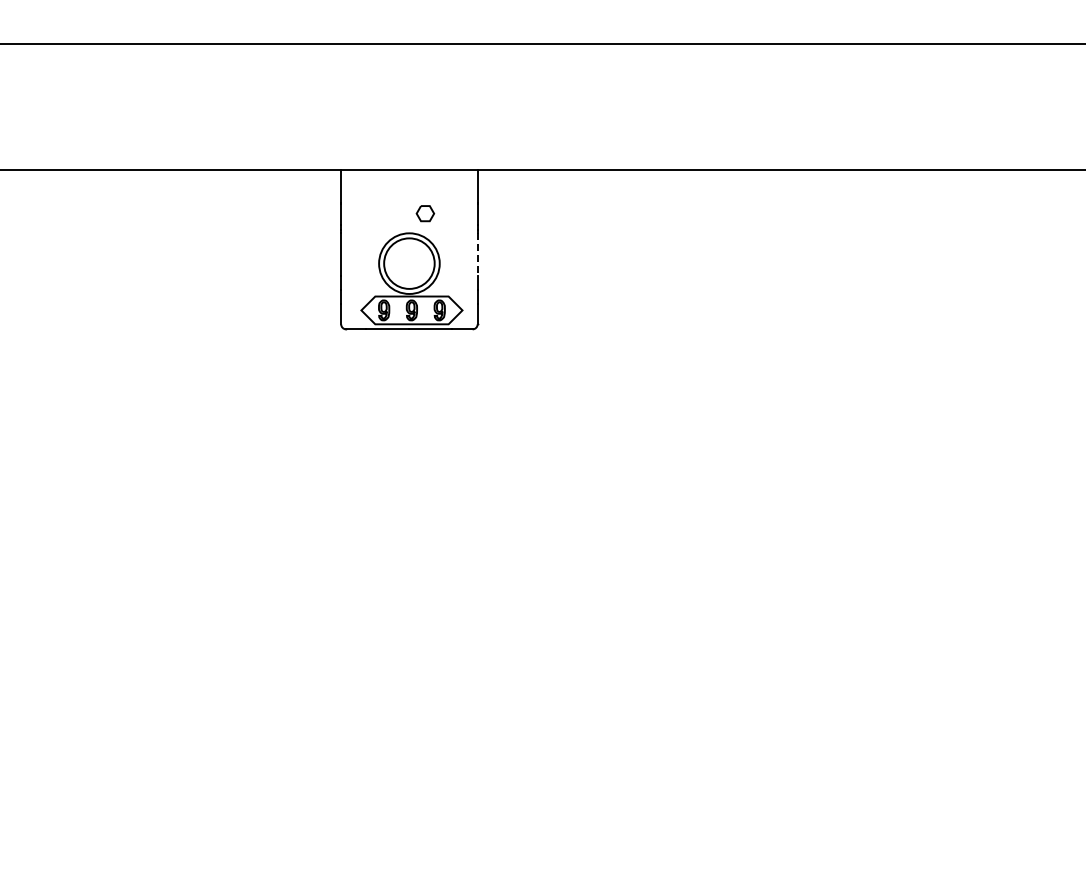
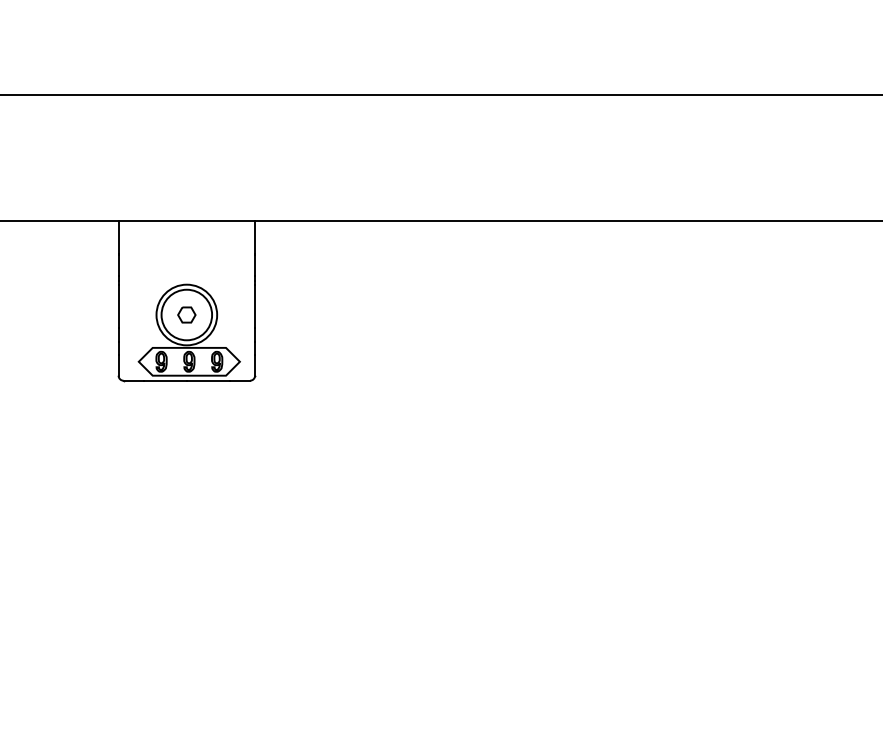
part: (425, 213) -> (186, 314), moved
line: (477, 254) -> (254, 305), dashed -> solid

